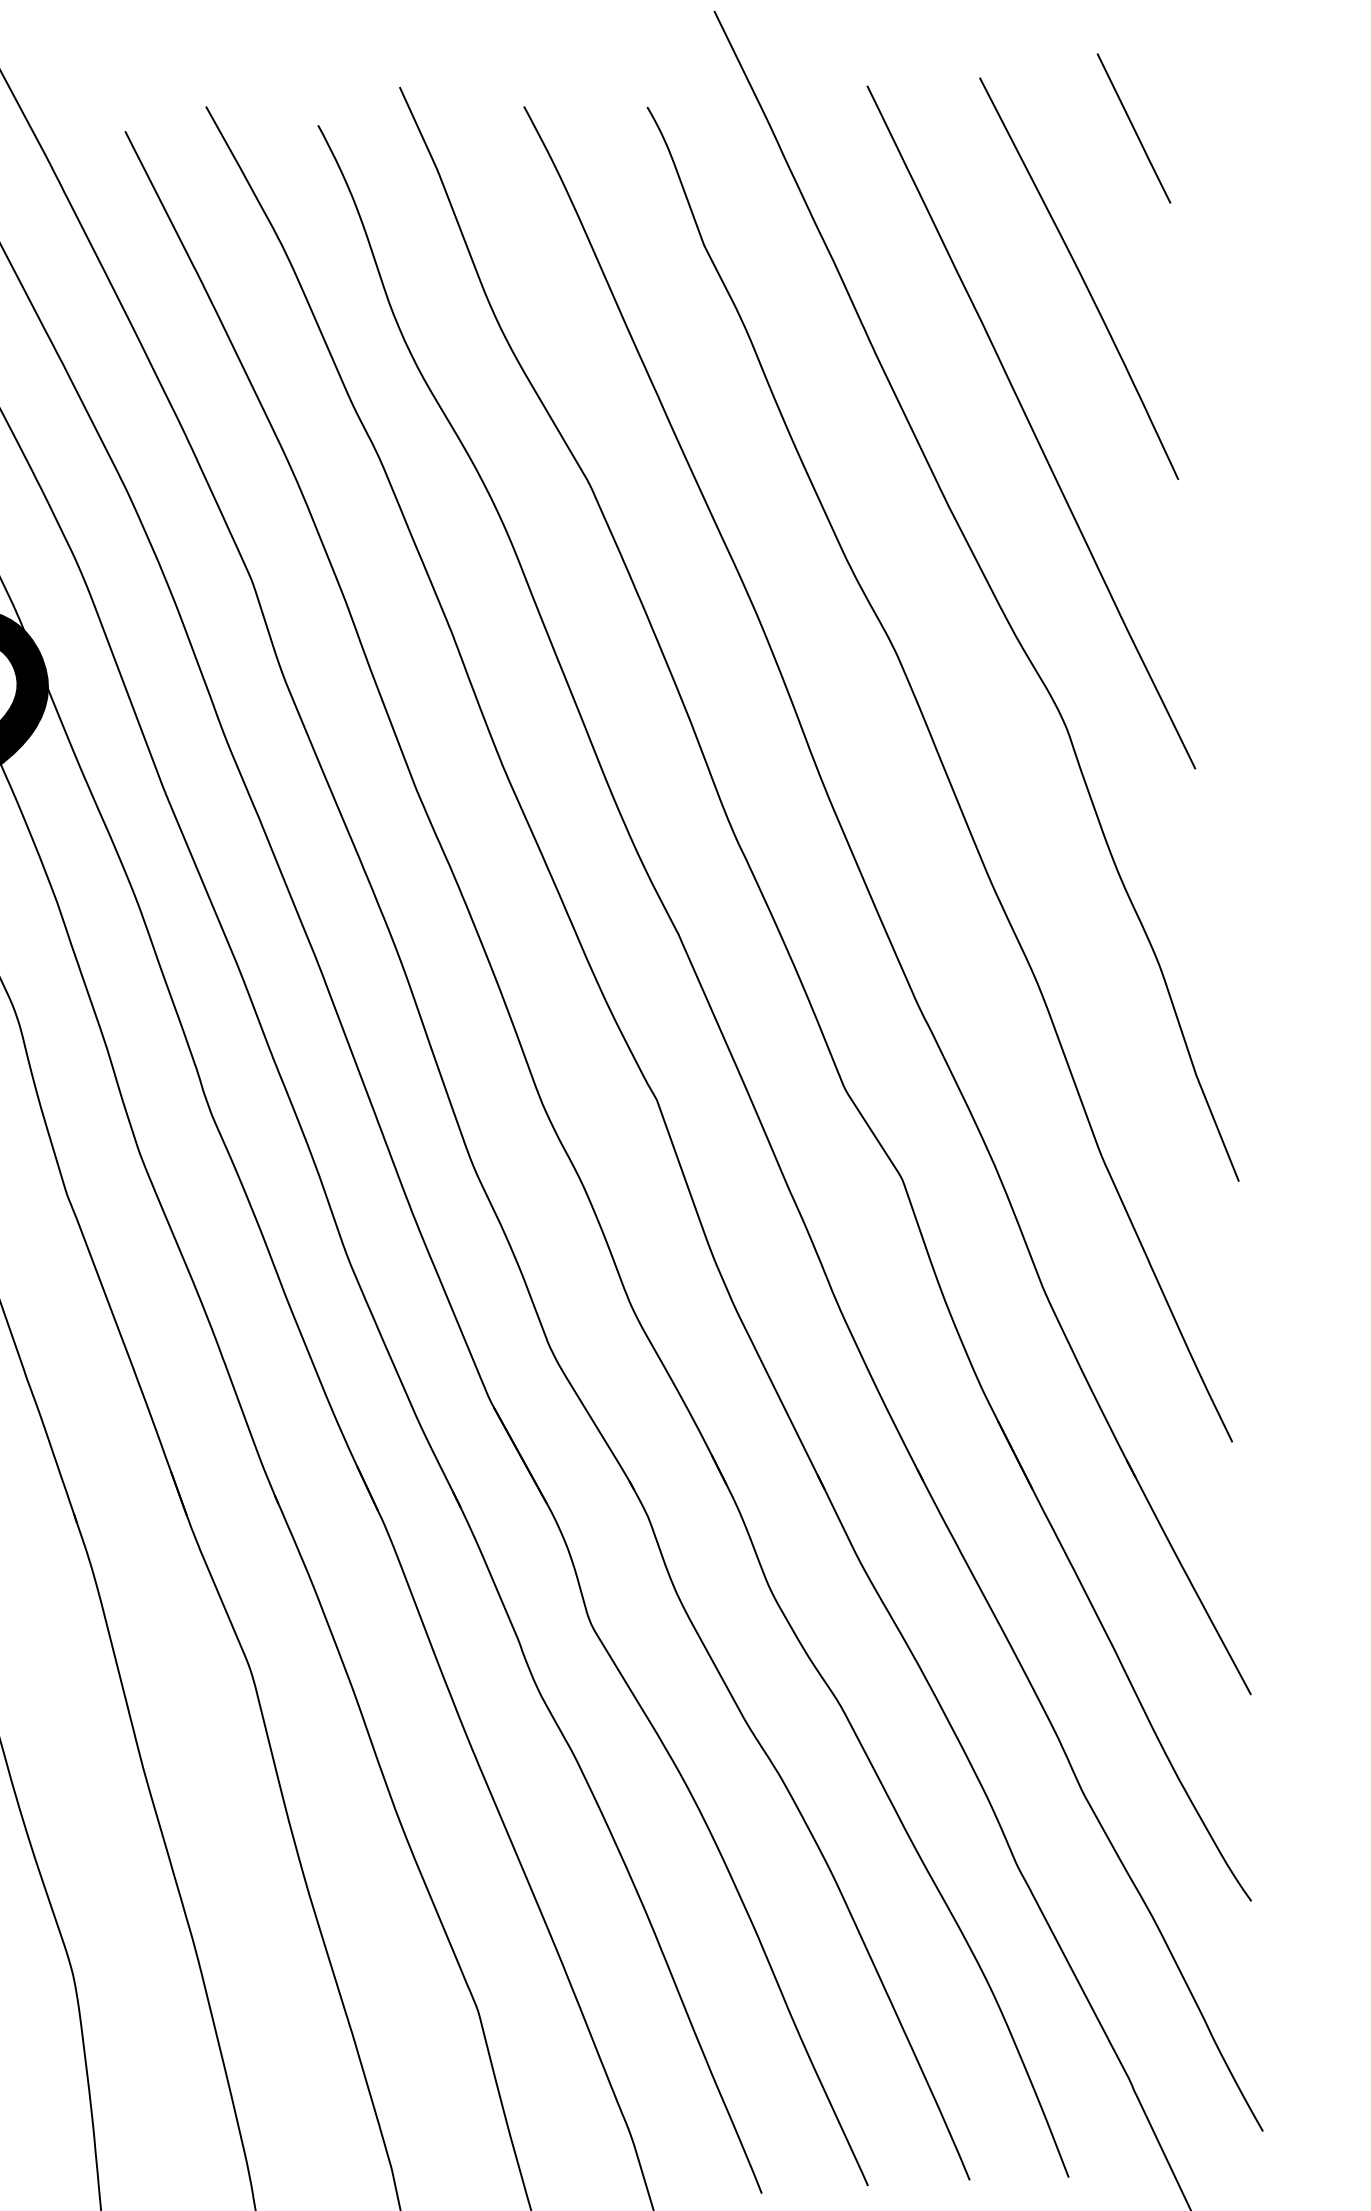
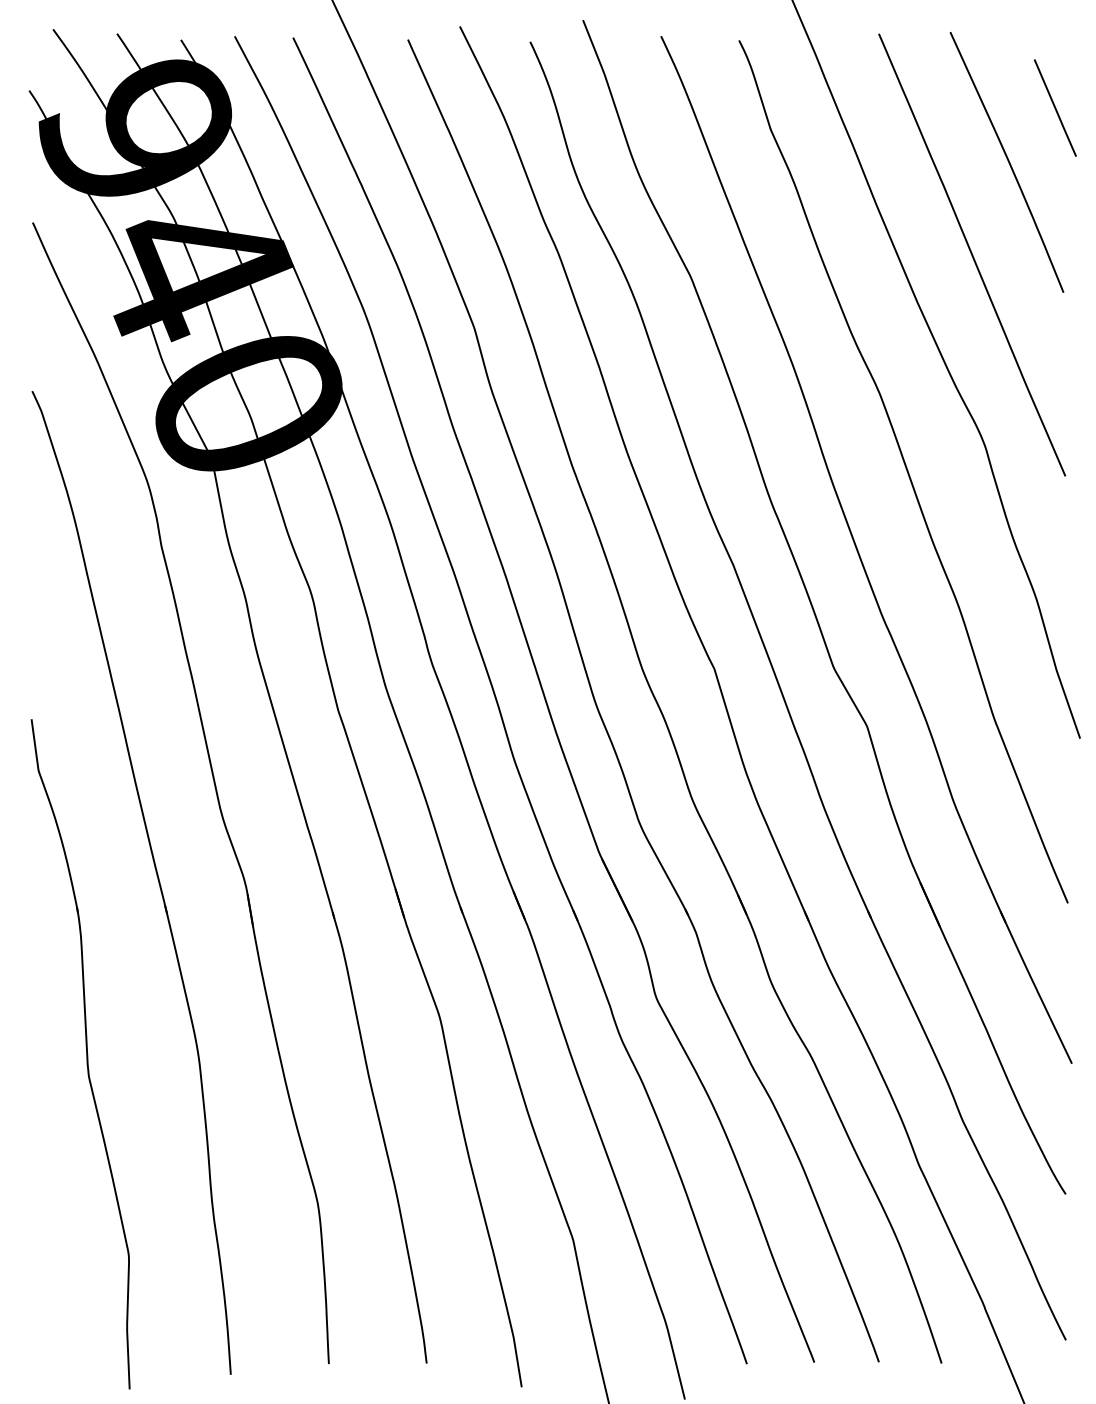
line: (1134, 127) -> (1055, 107), moved

